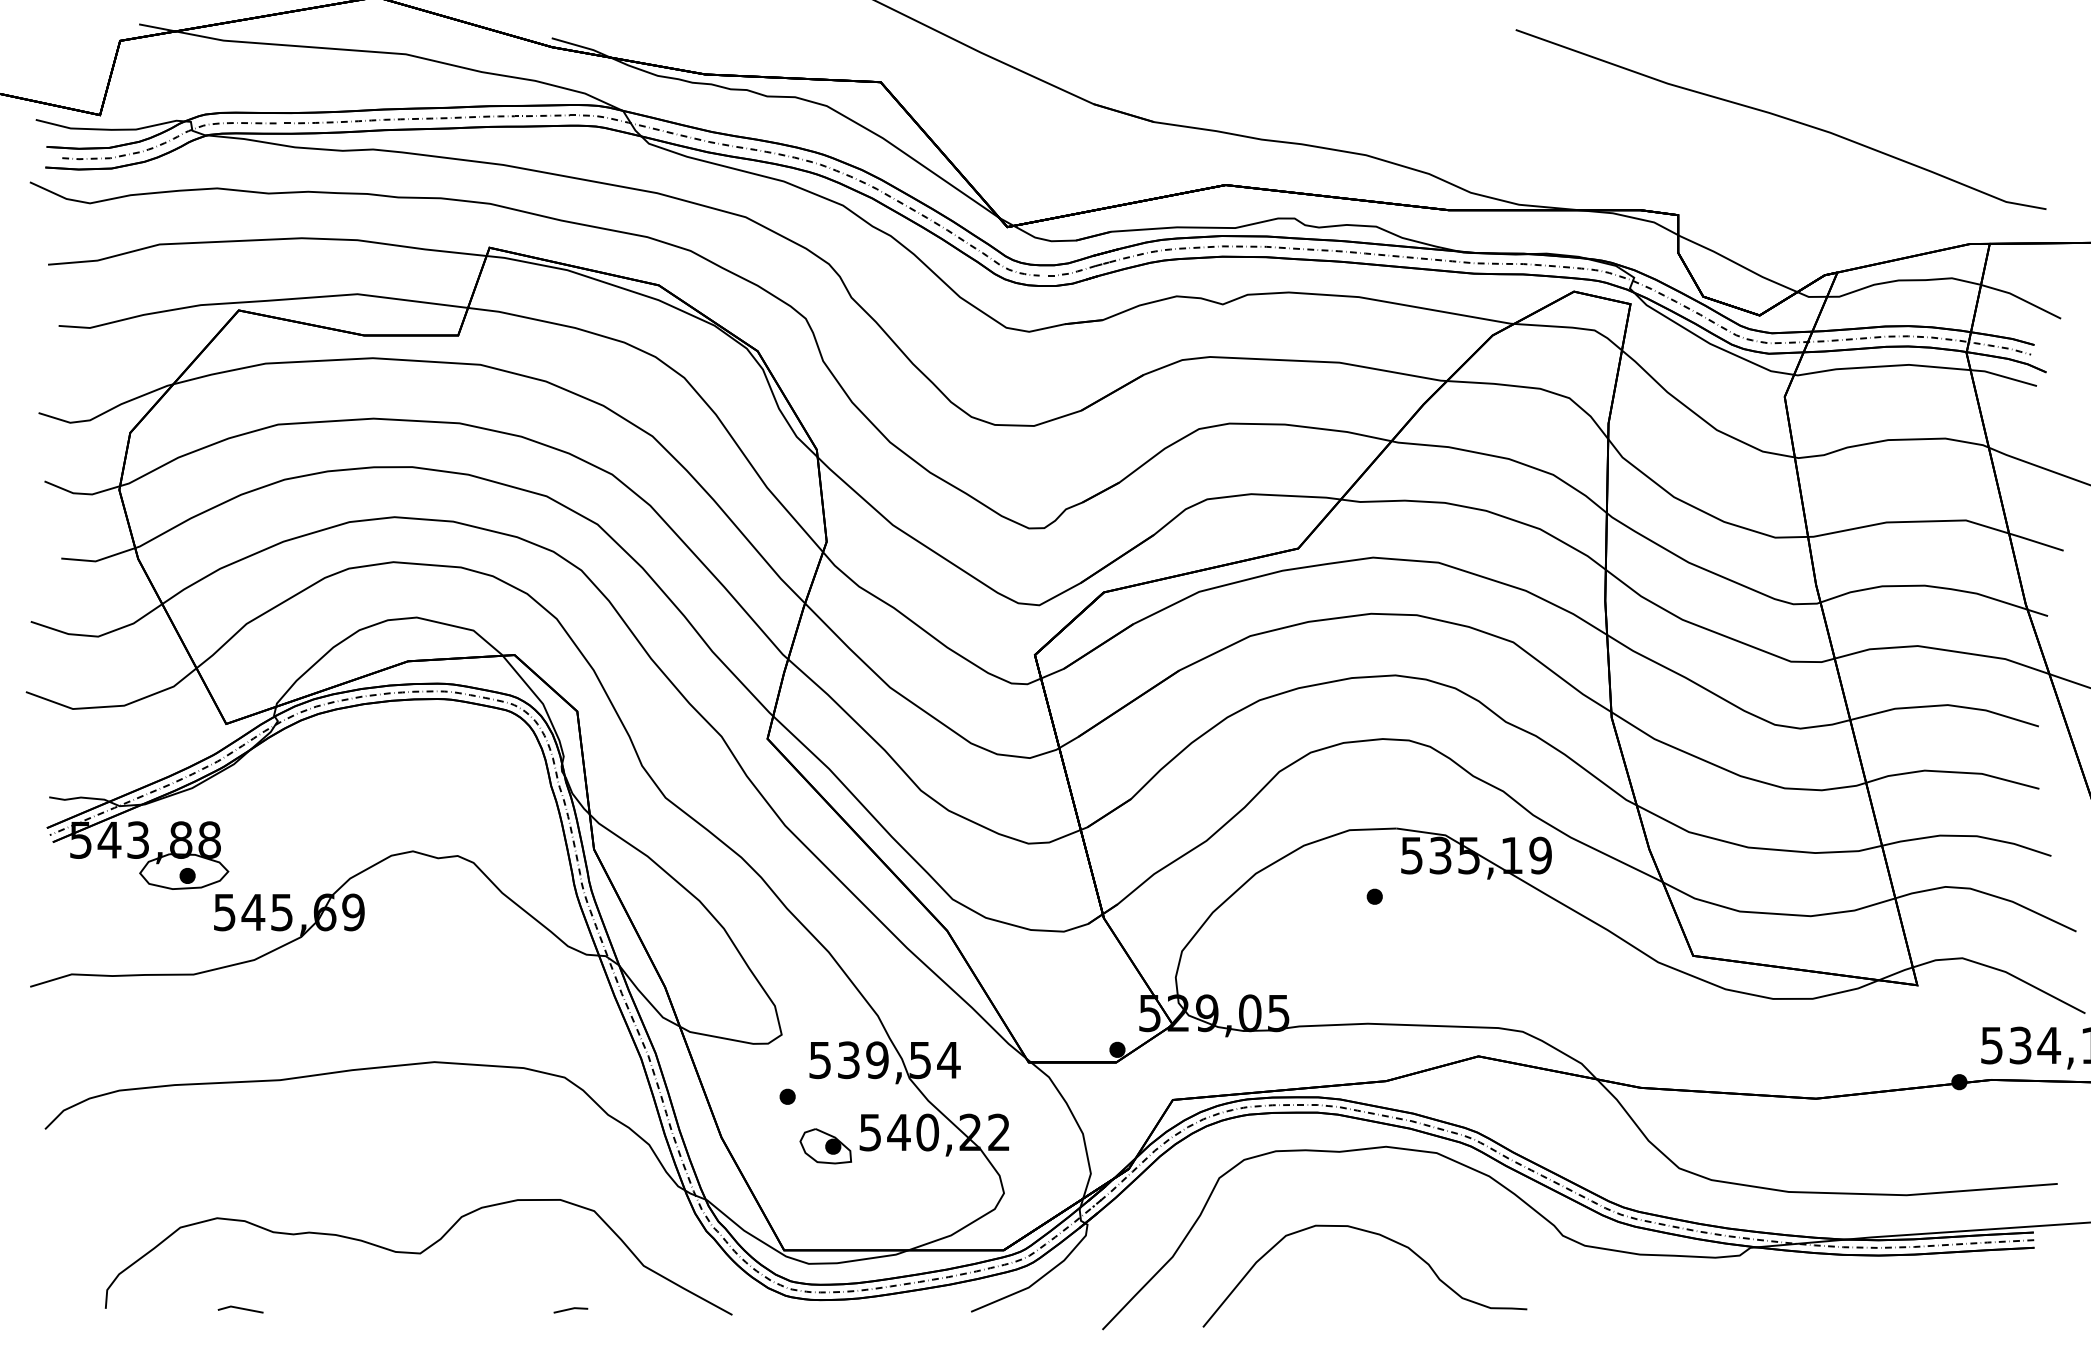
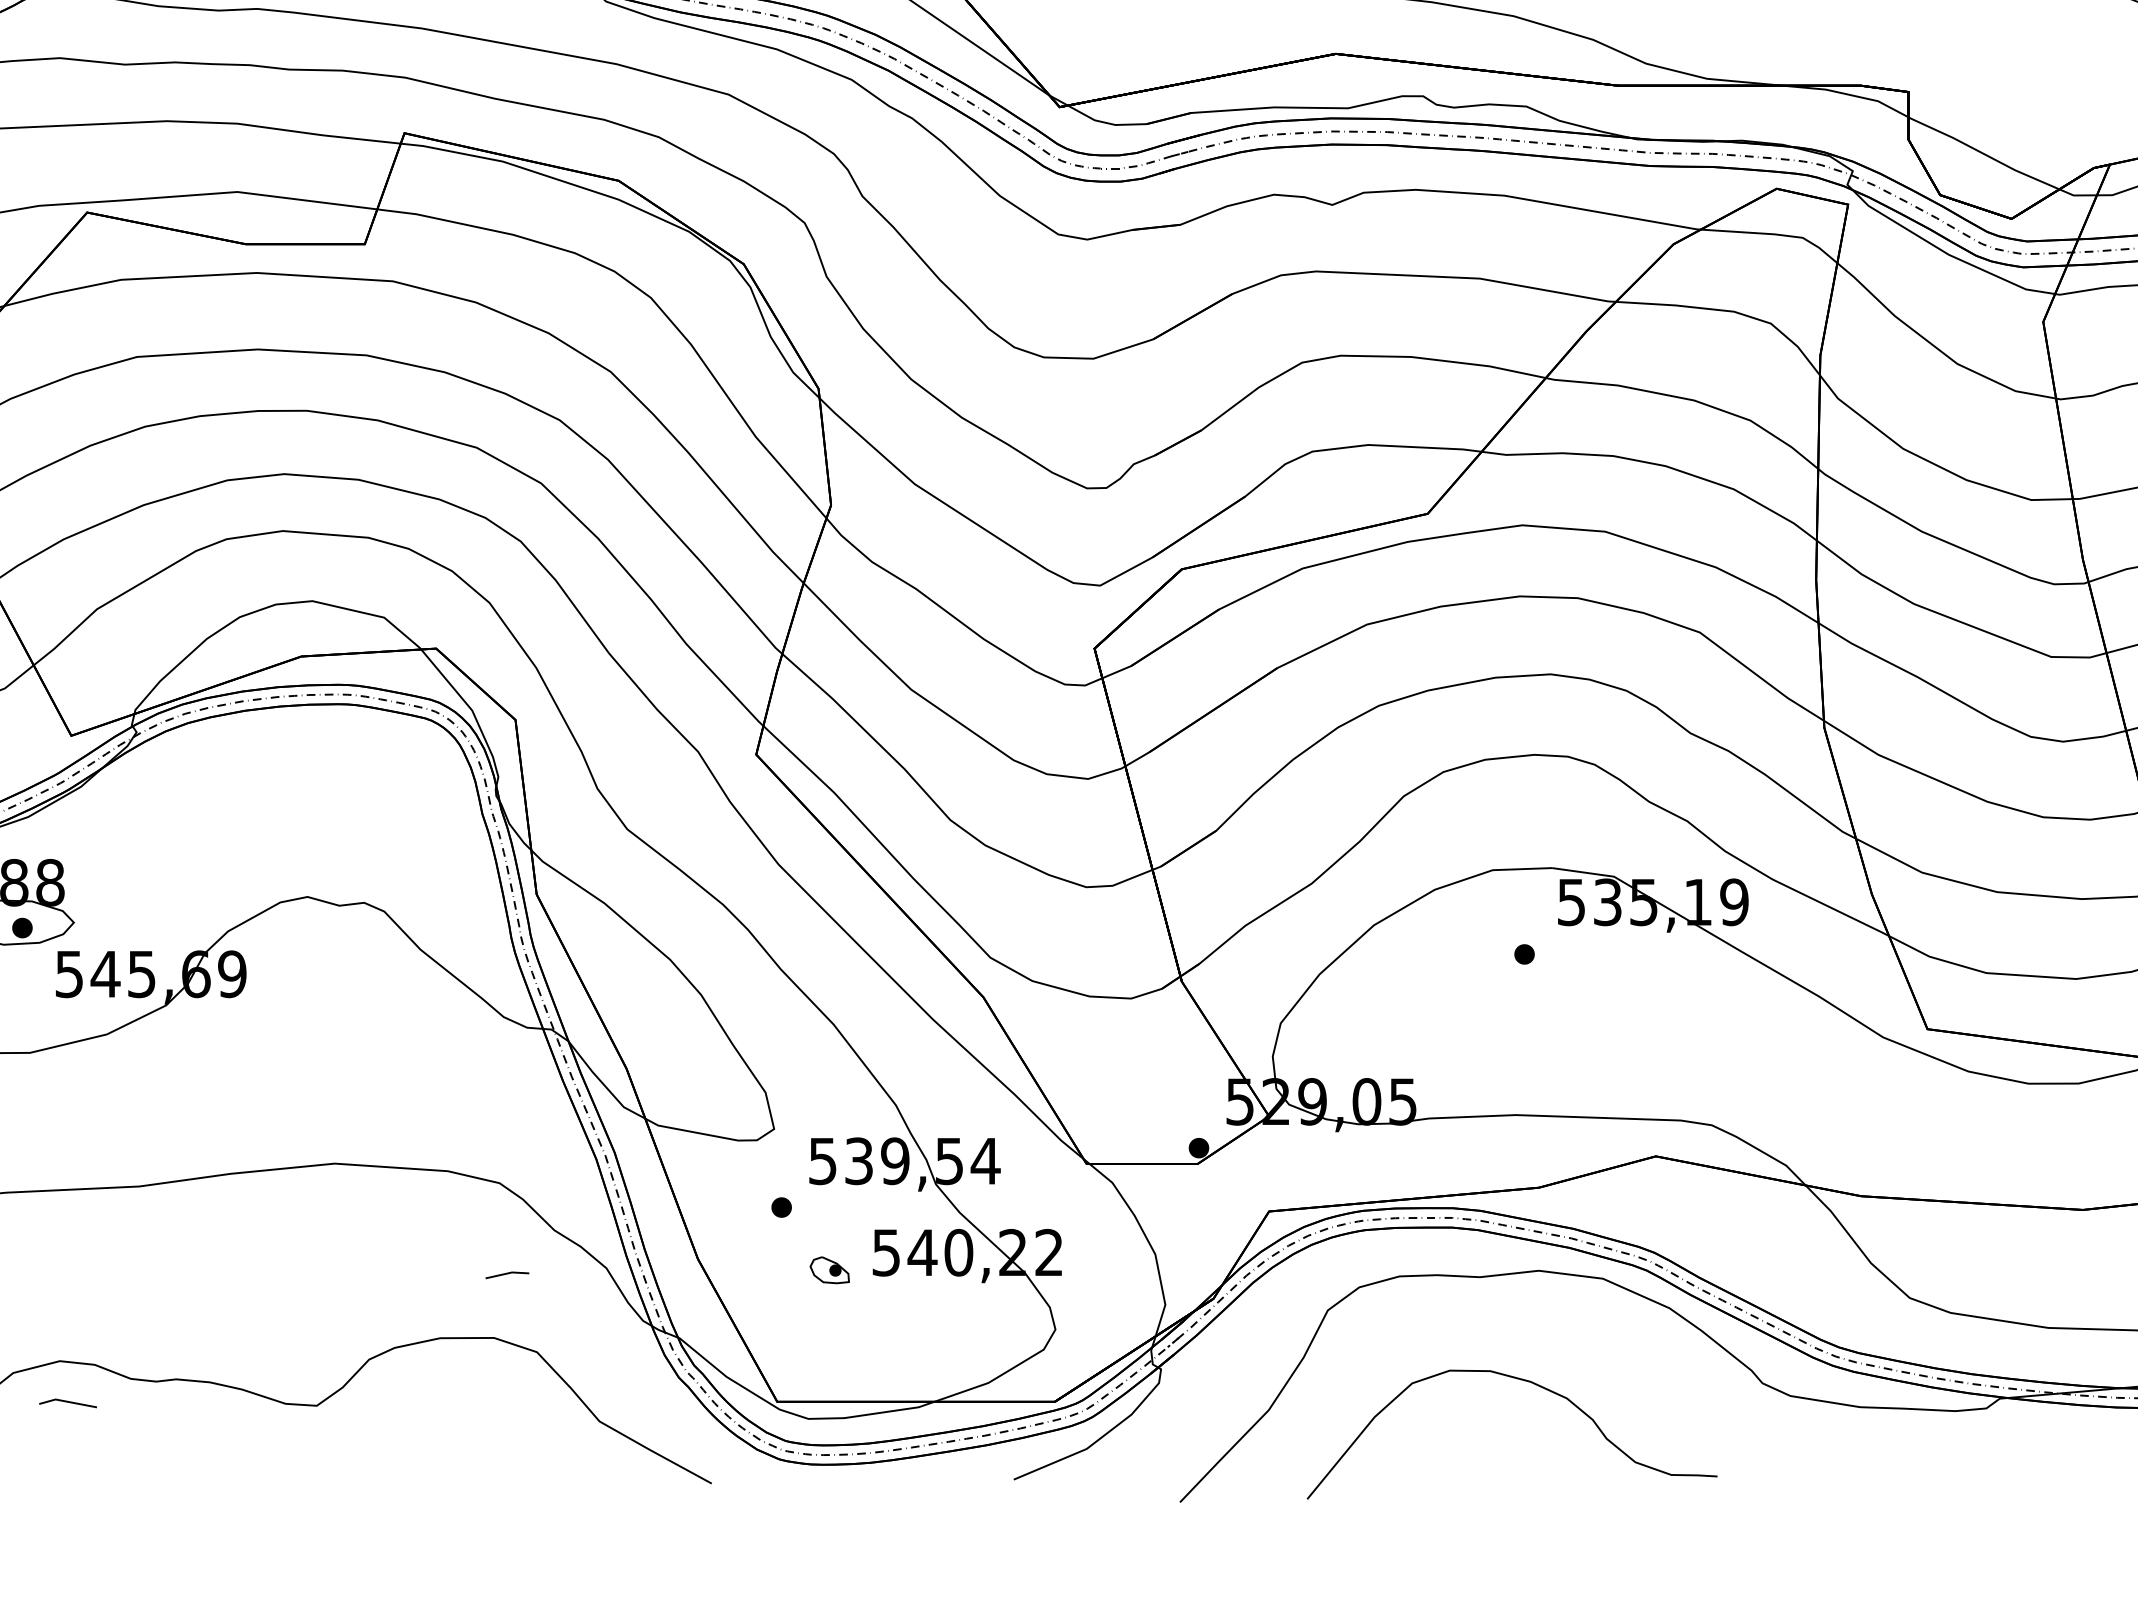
part: (825, 1146) -> (829, 1270), size x0.6
line: (240, 1309) -> (67, 1403), moved
line: (570, 1309) -> (506, 1274), moved

